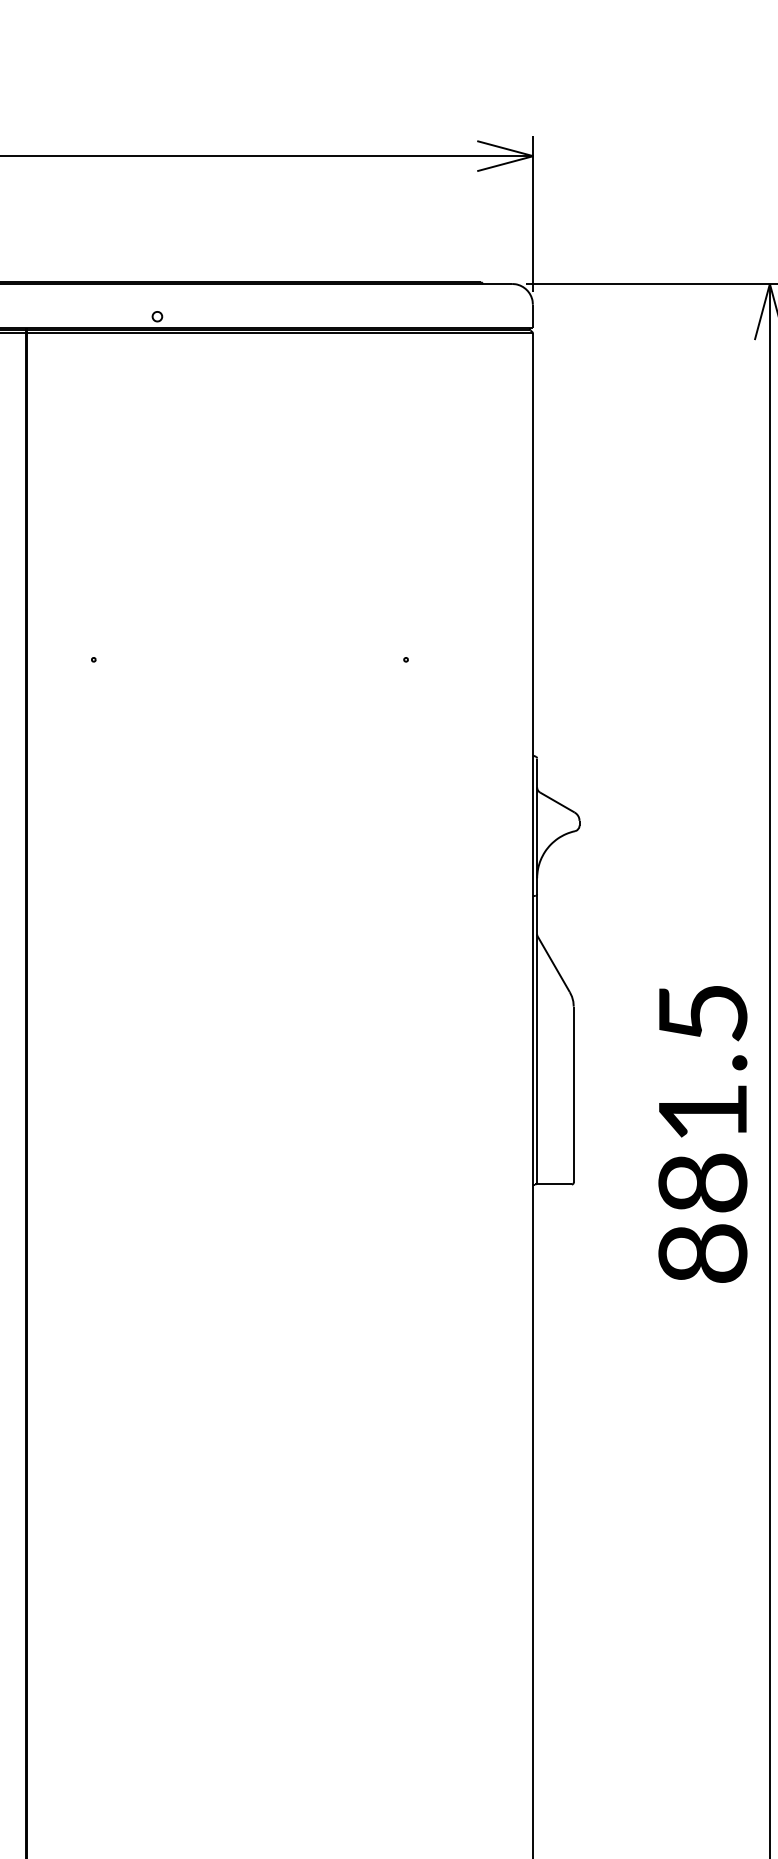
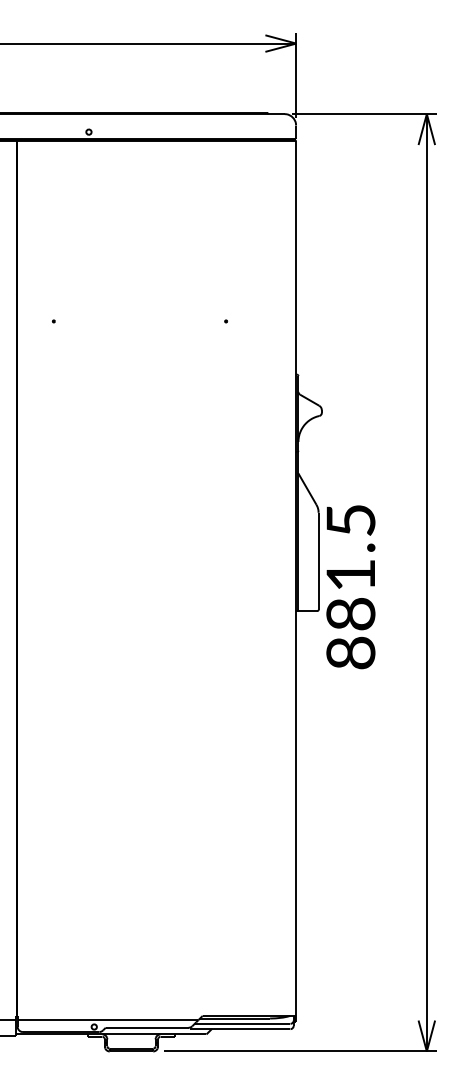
text: (702, 1134) -> (350, 587), moved

